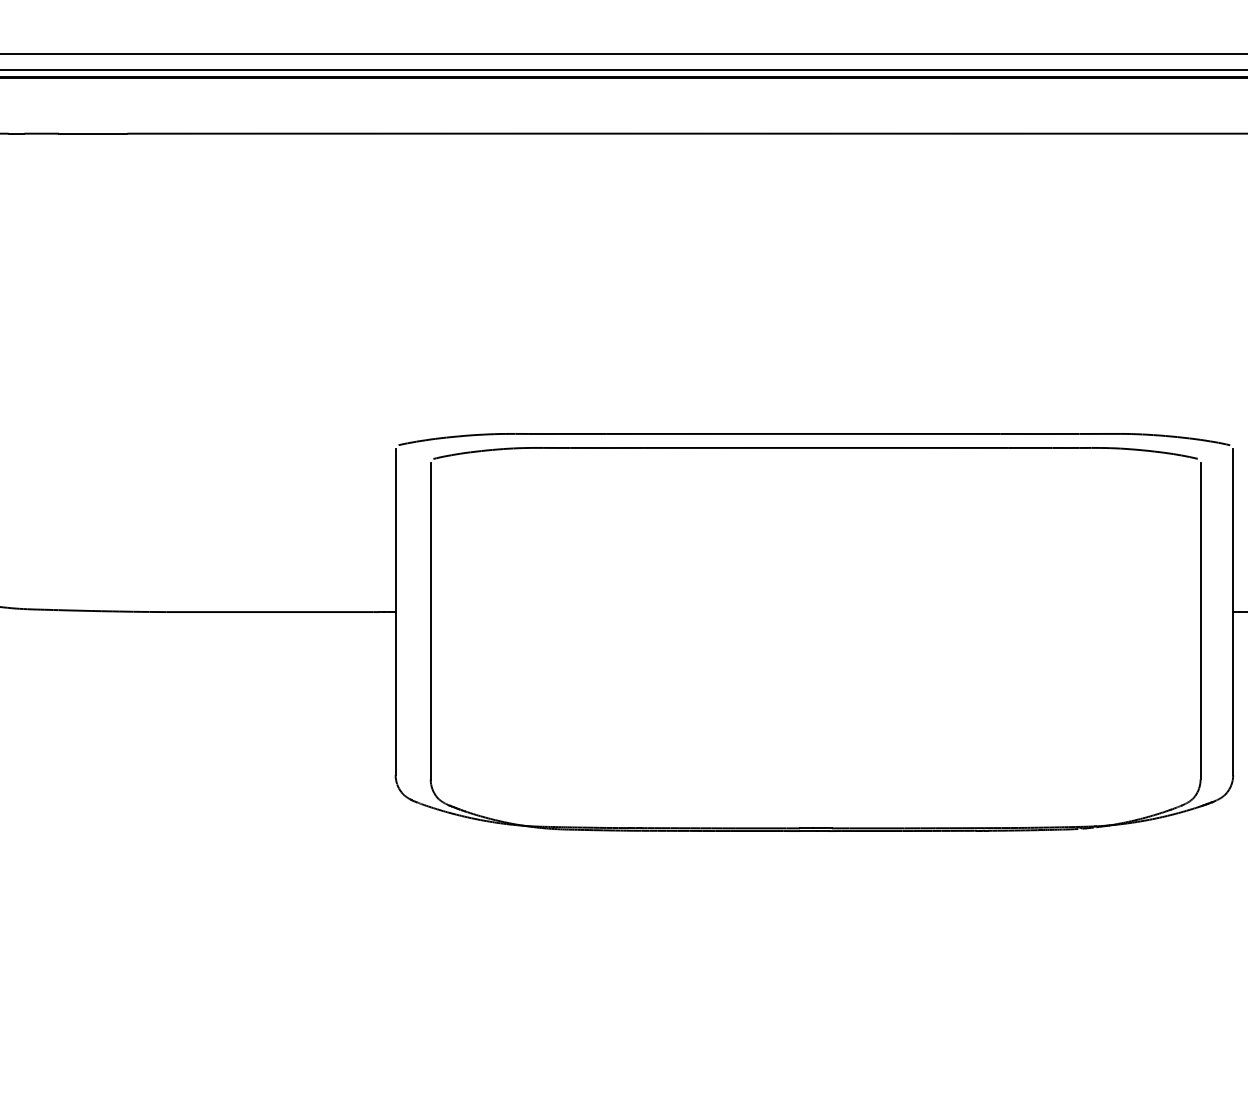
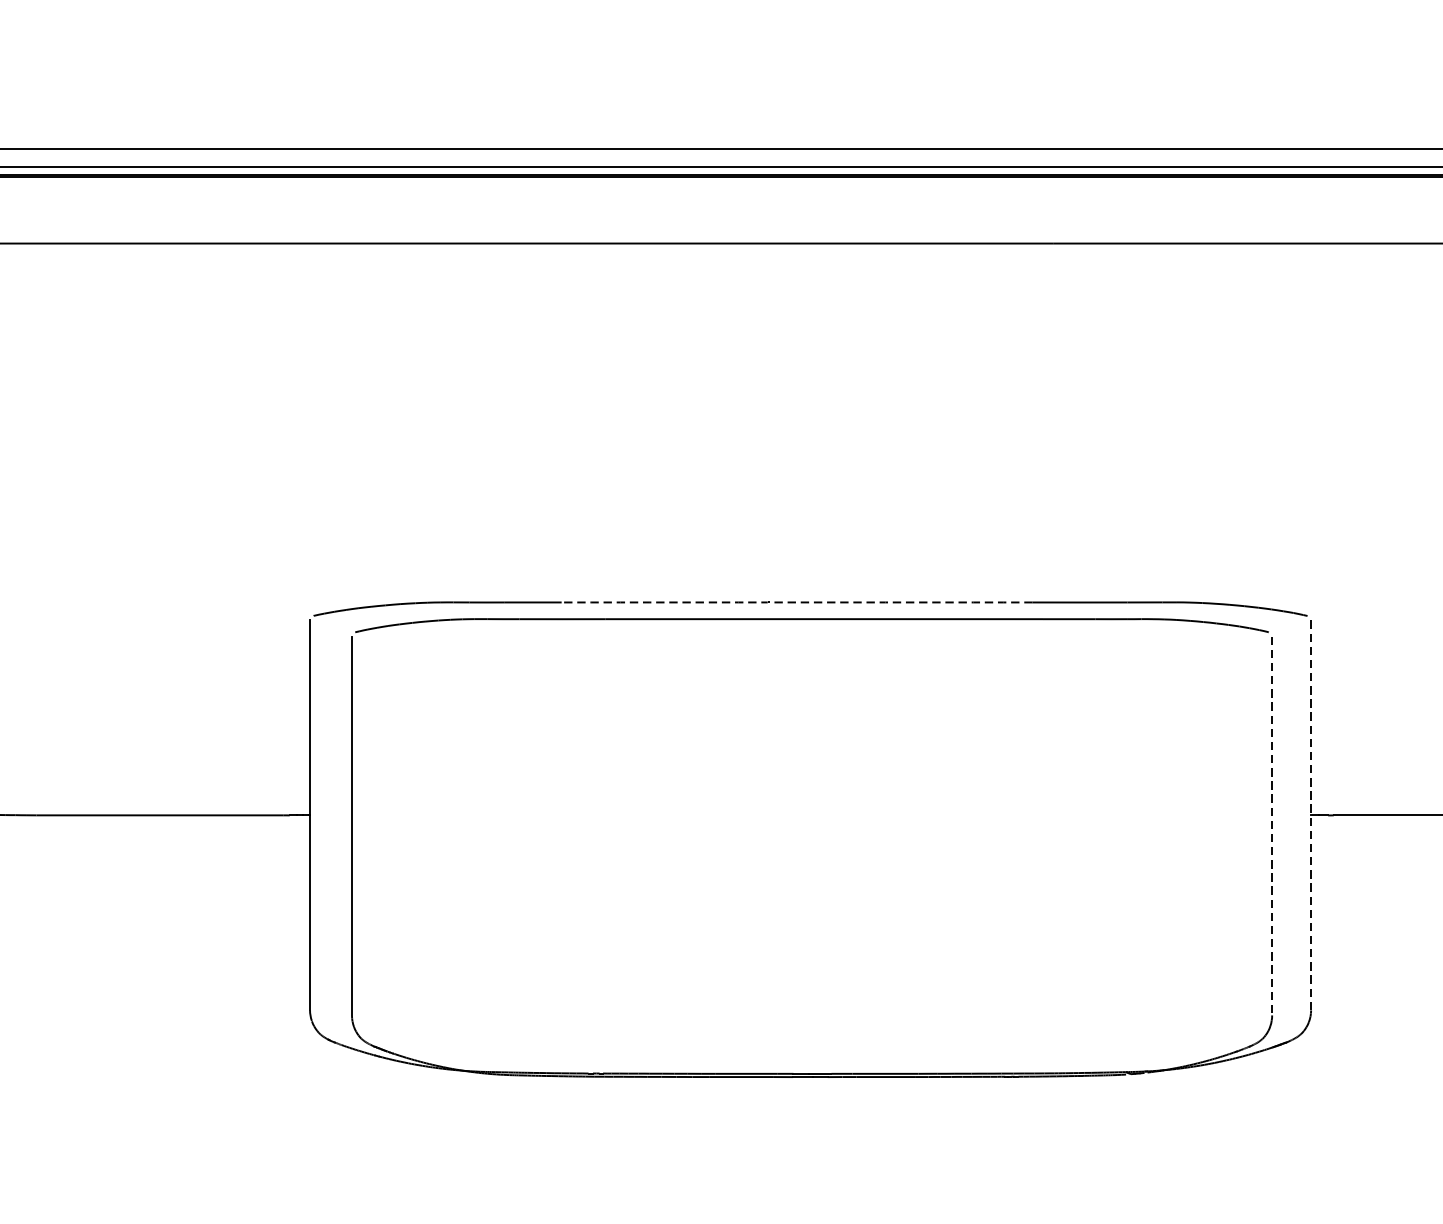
arc: (803, 433) -> (797, 601), solid -> dashed
line: (1233, 612) -> (1311, 815), solid -> dashed
line: (1200, 621) -> (1272, 826), solid -> dashed

